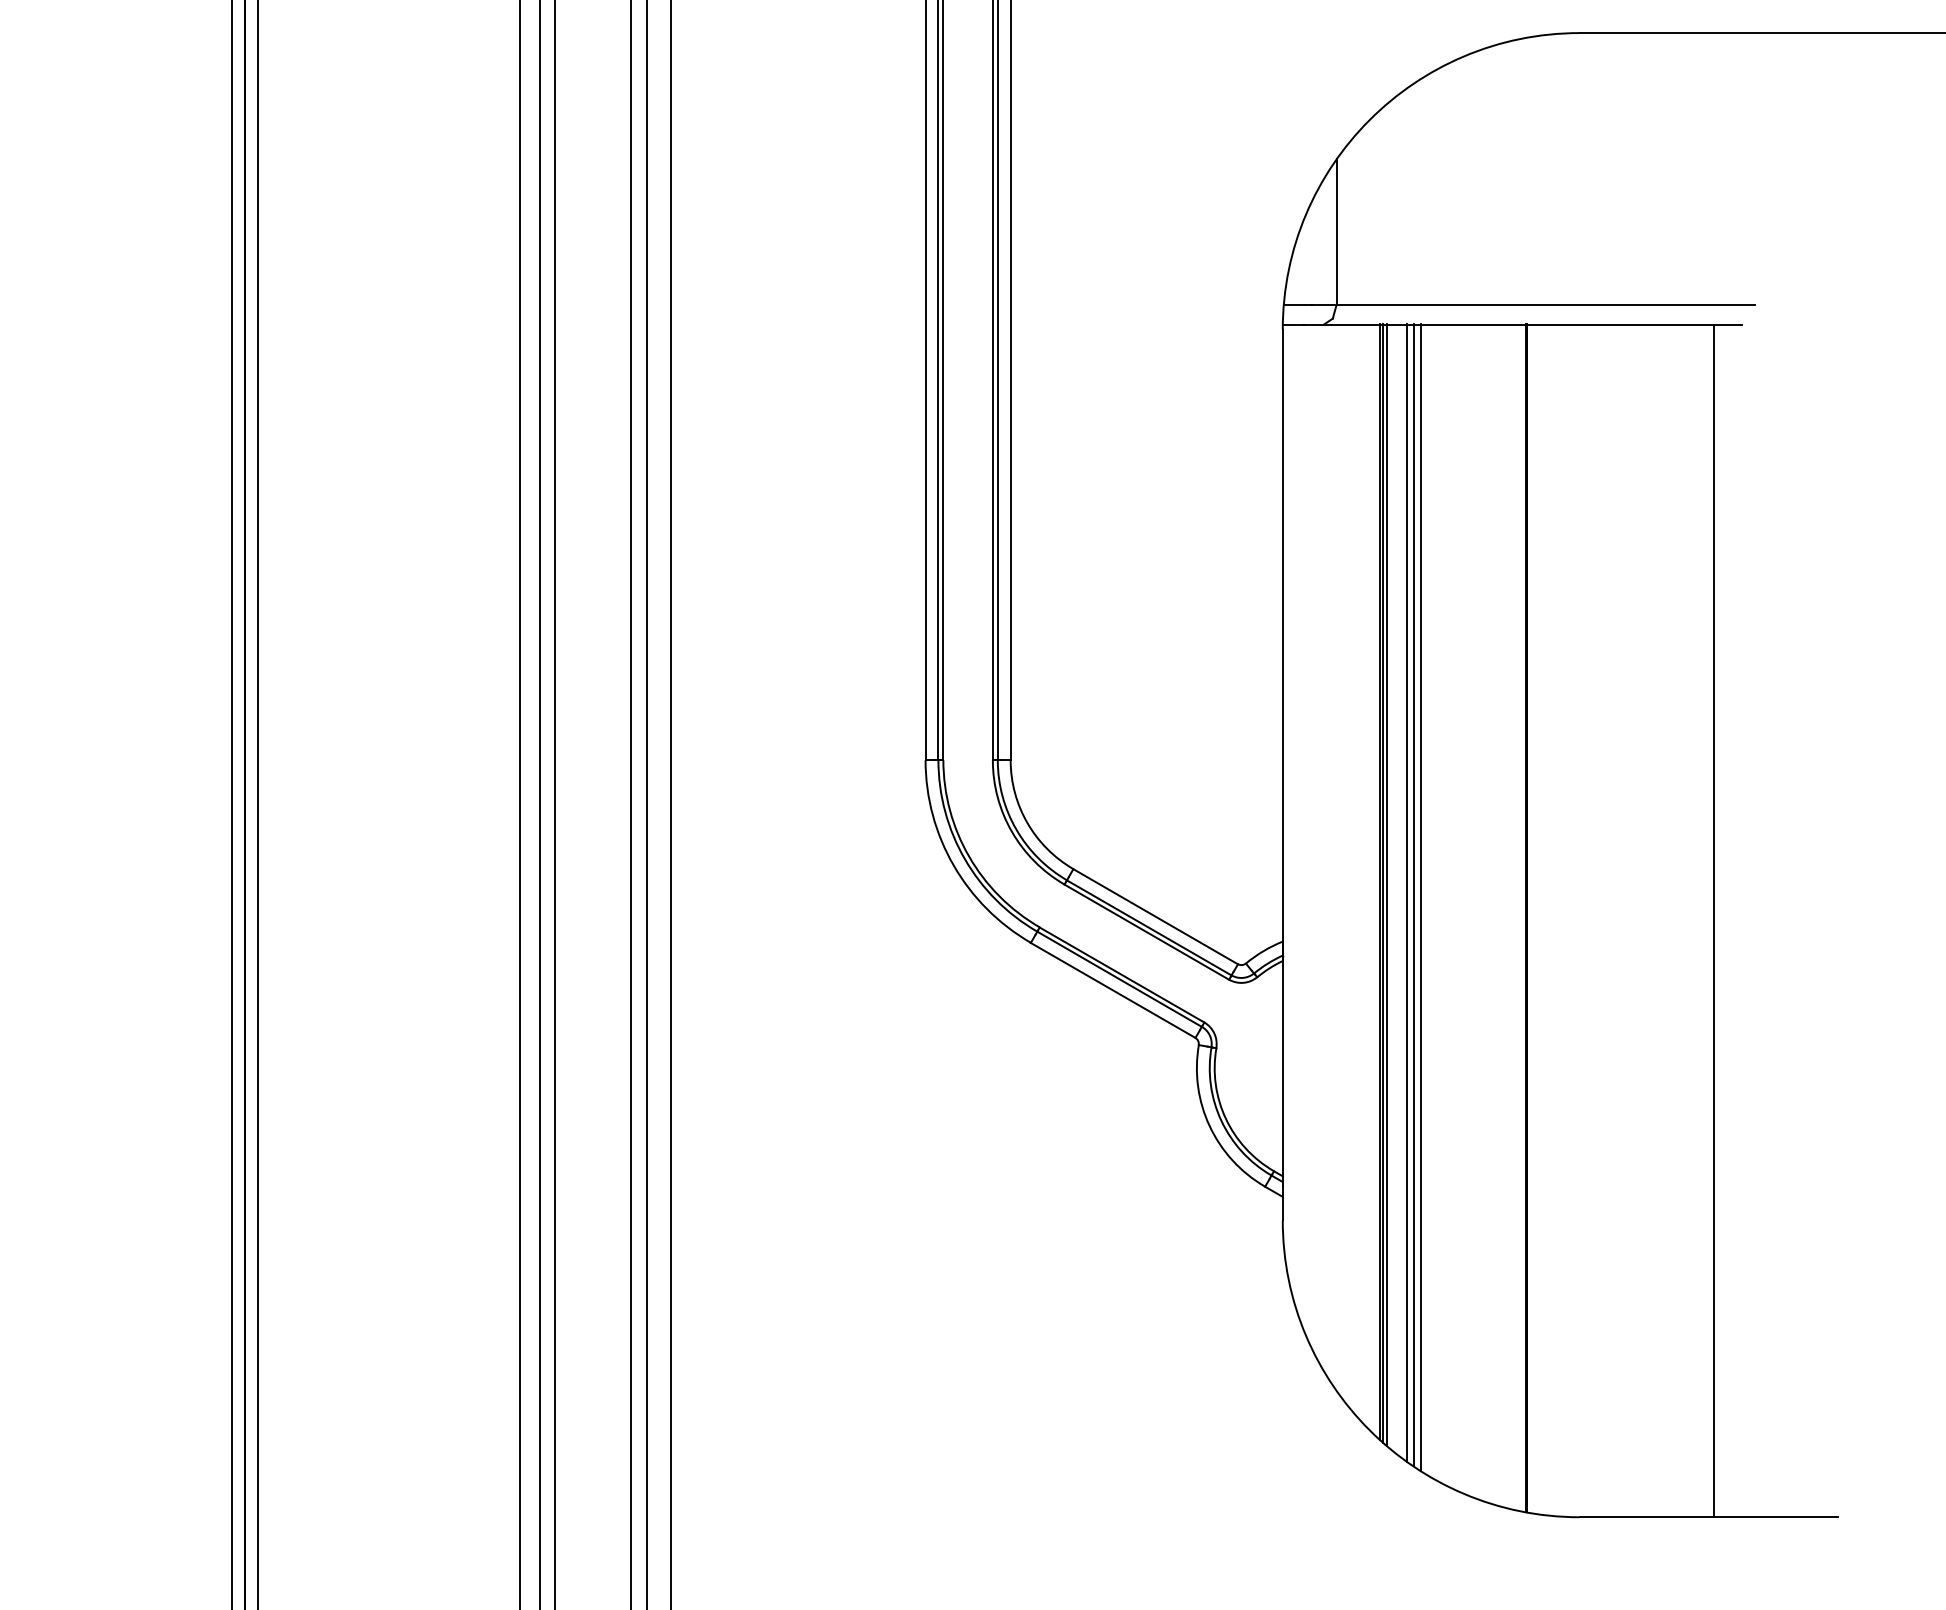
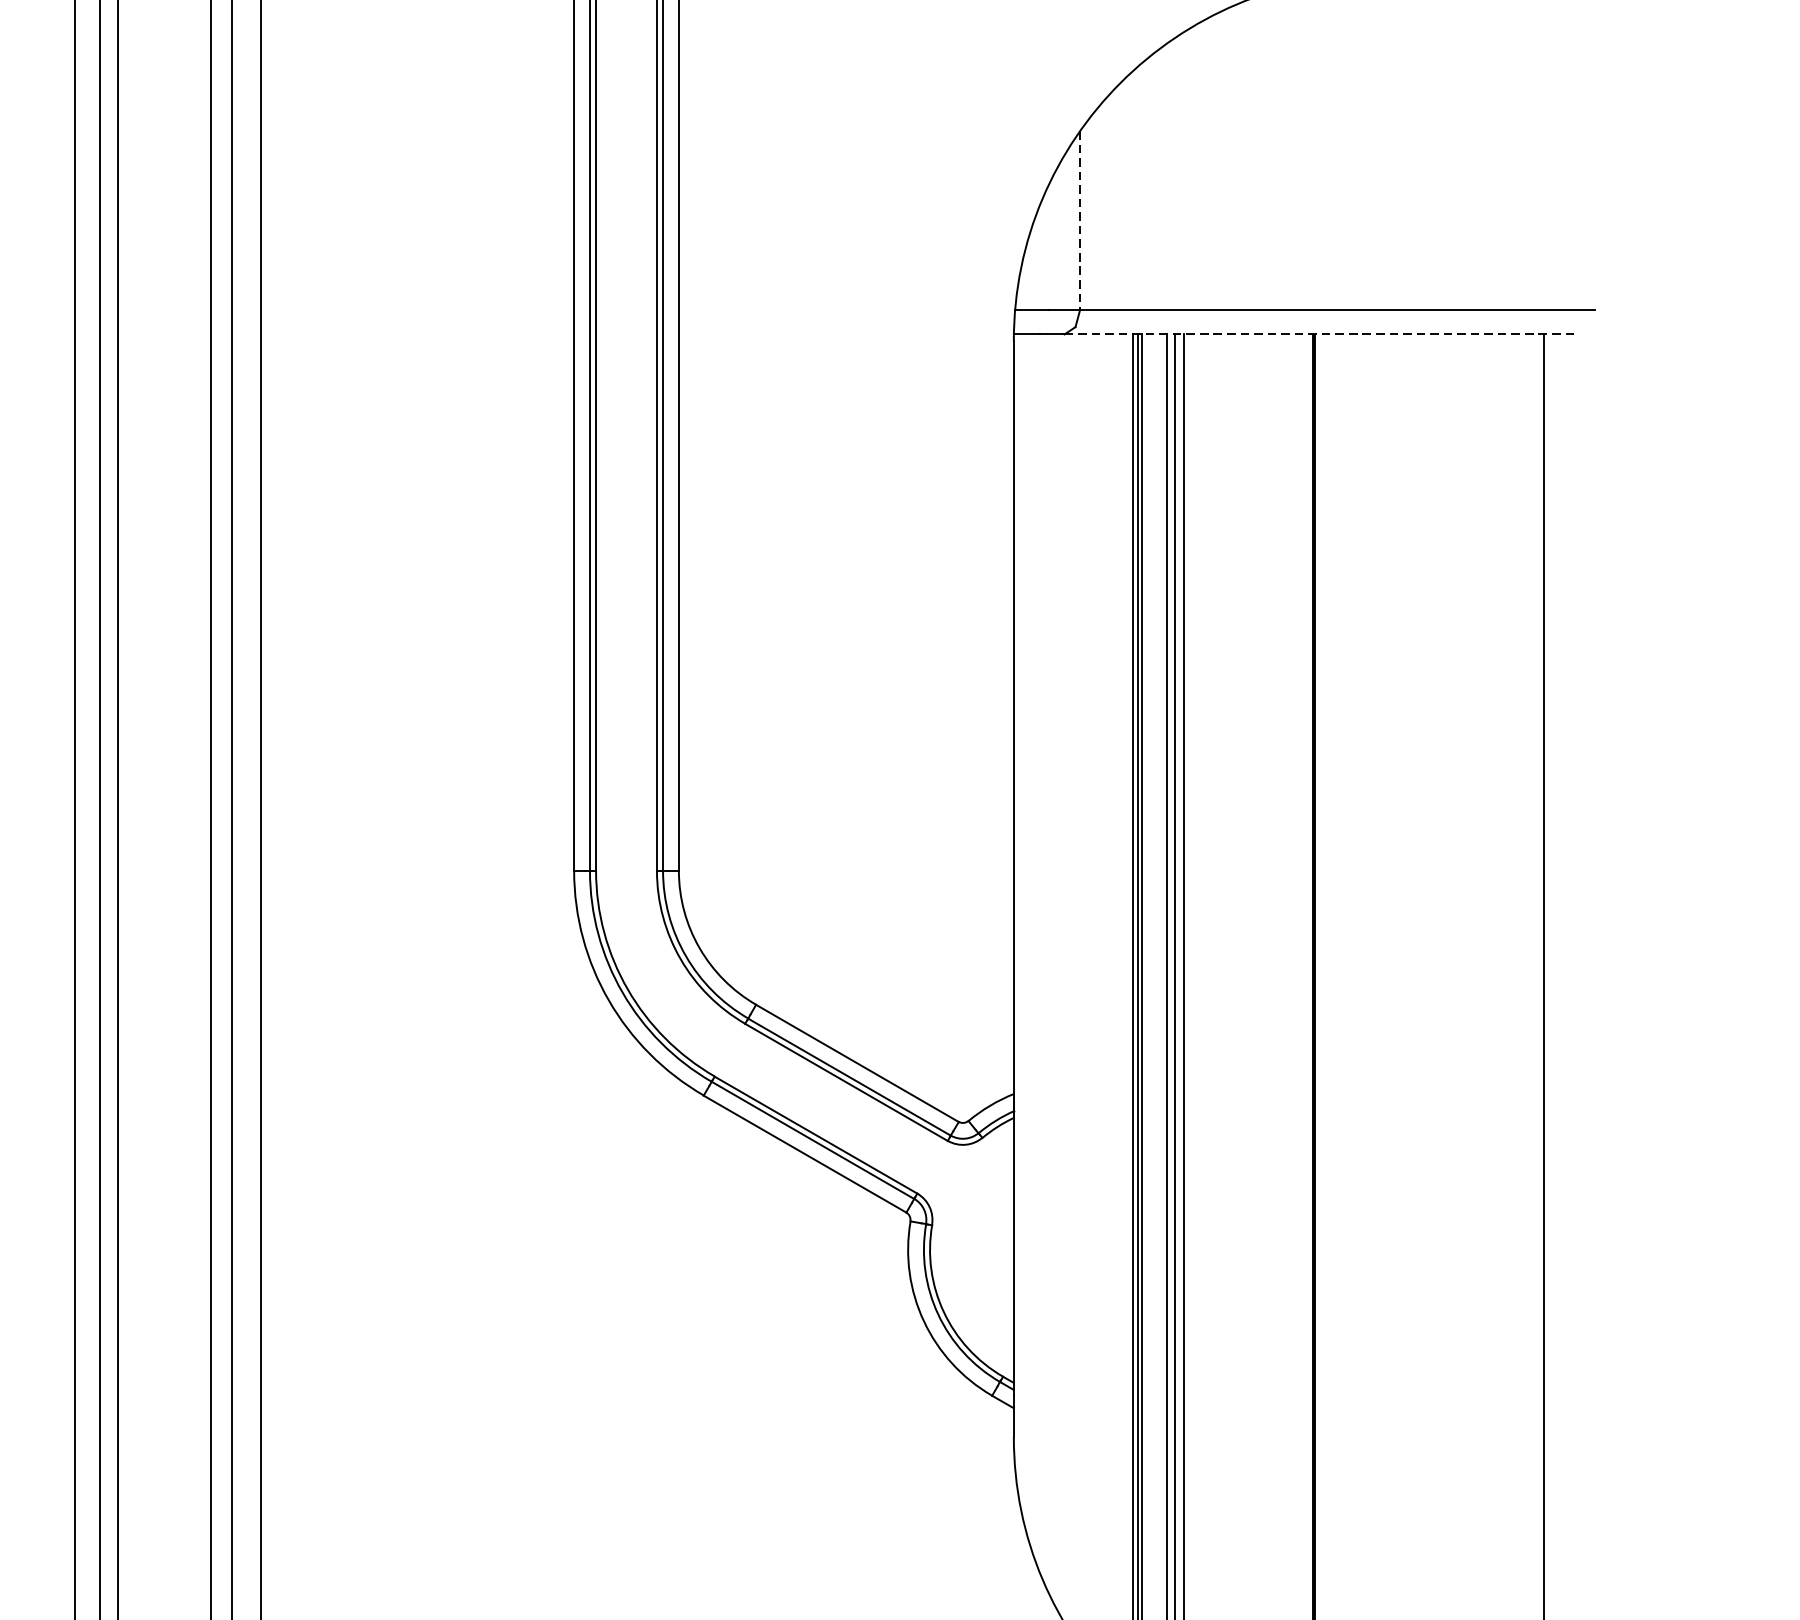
line: (1336, 232) -> (1079, 221), solid -> dashed
line: (1533, 324) -> (1322, 334), solid -> dashed

